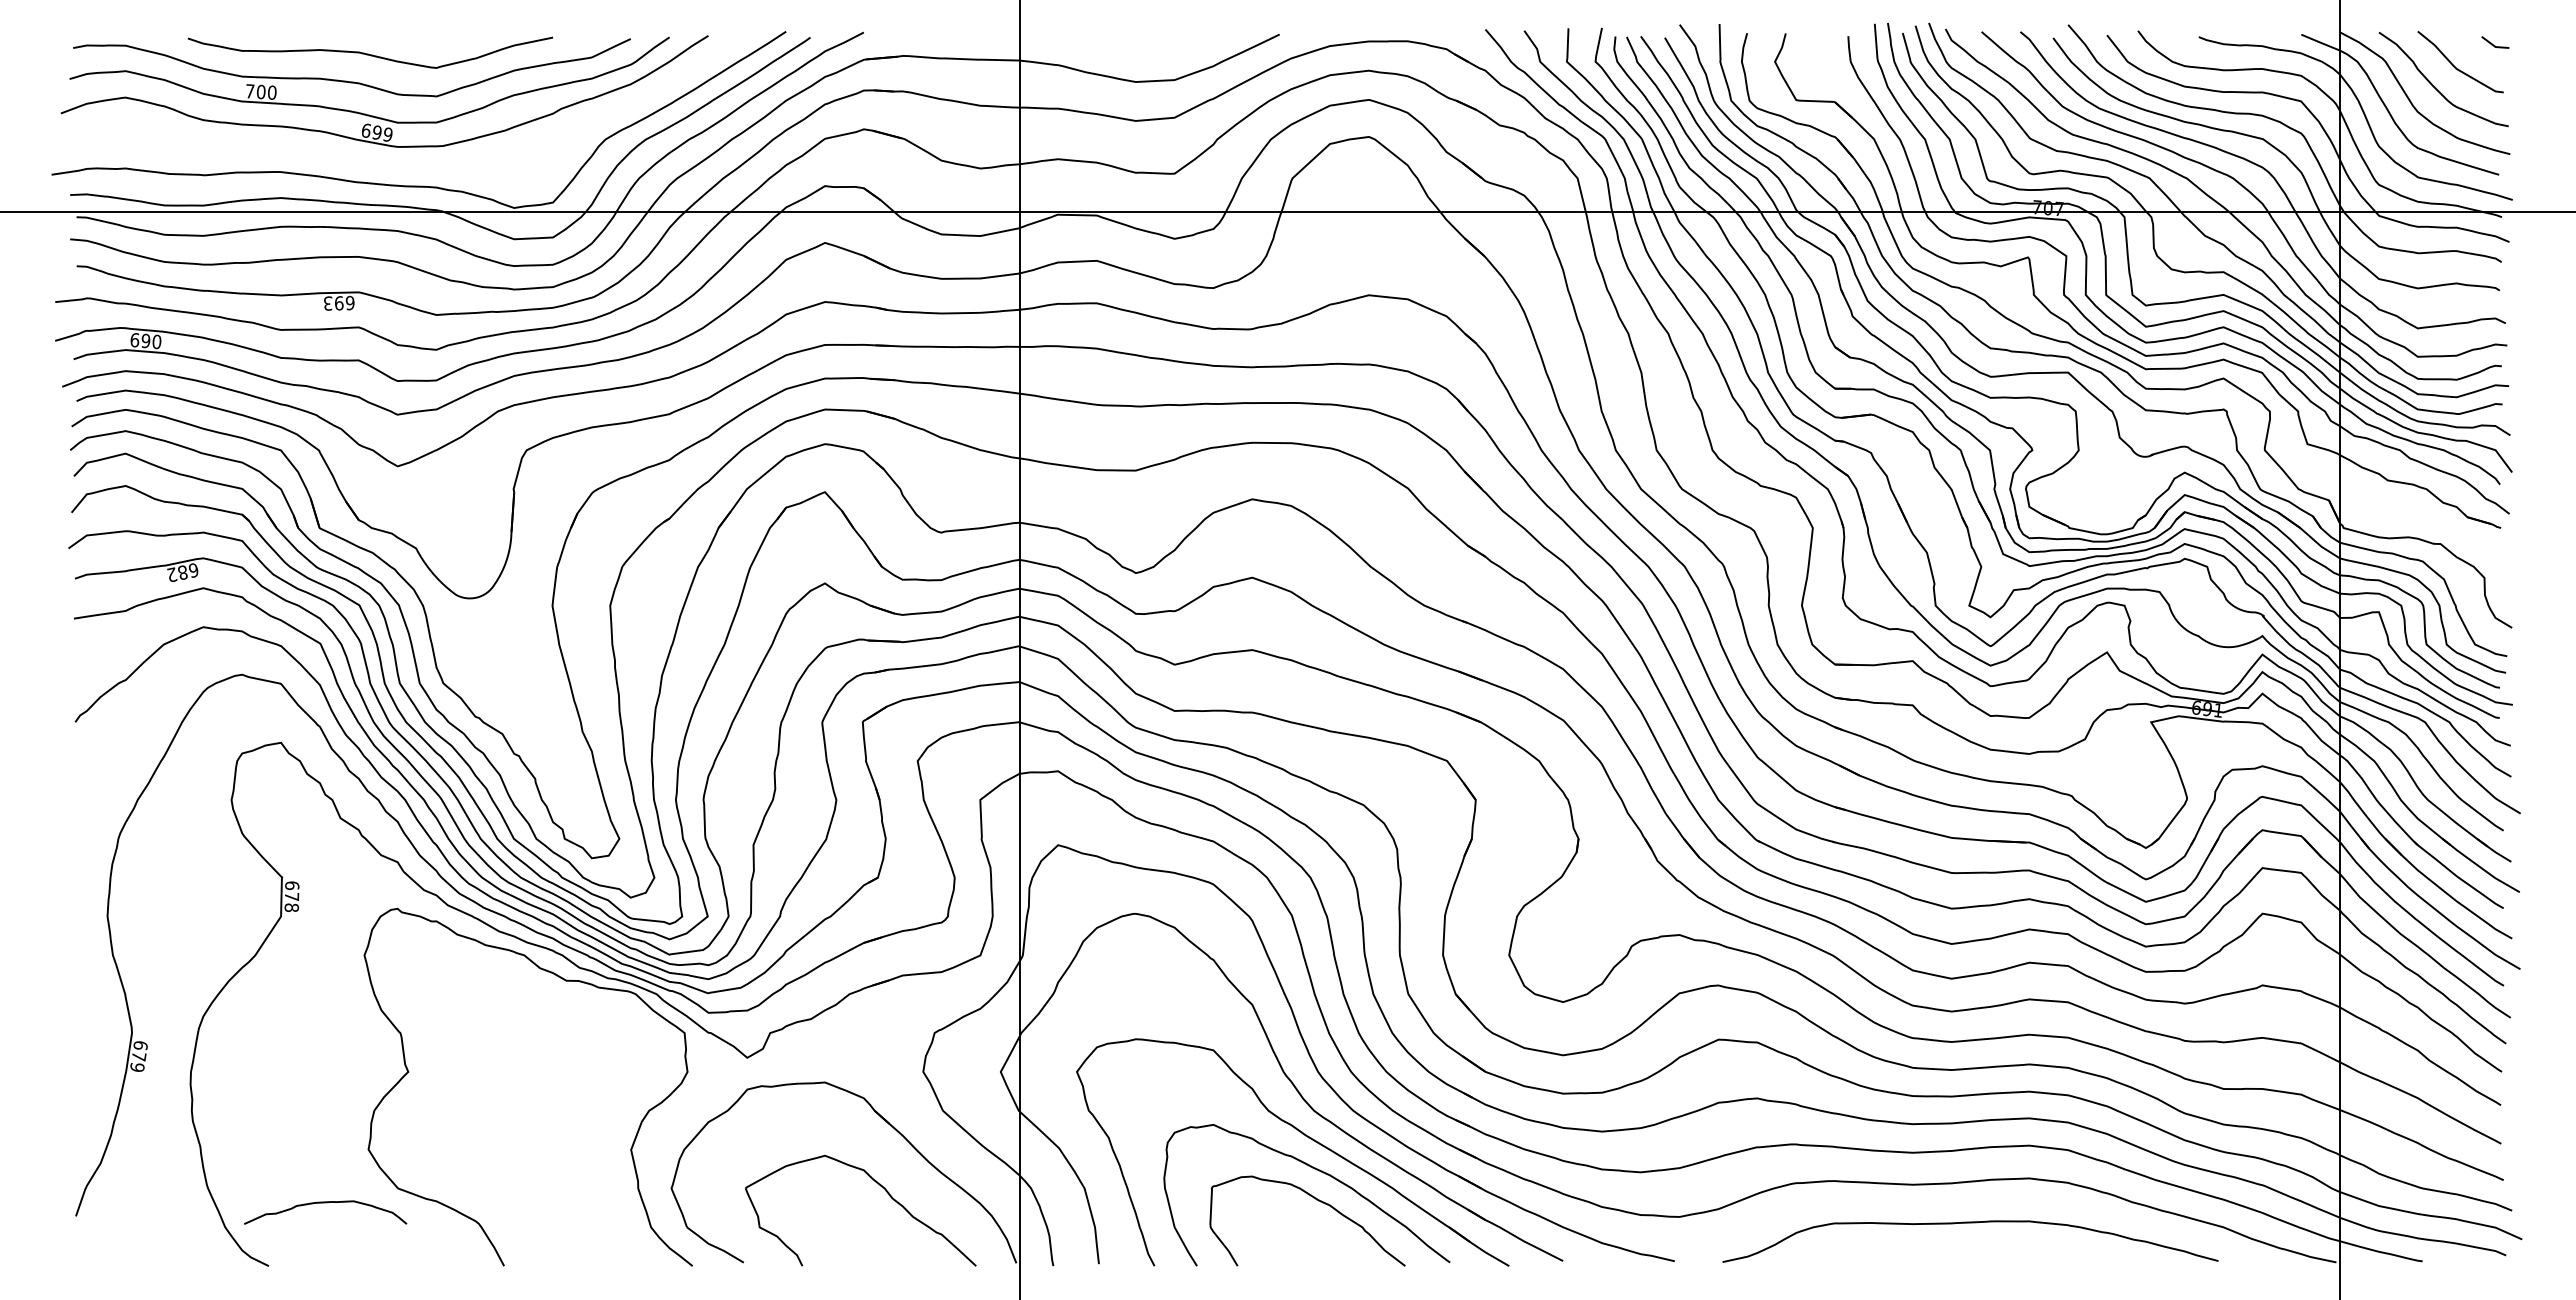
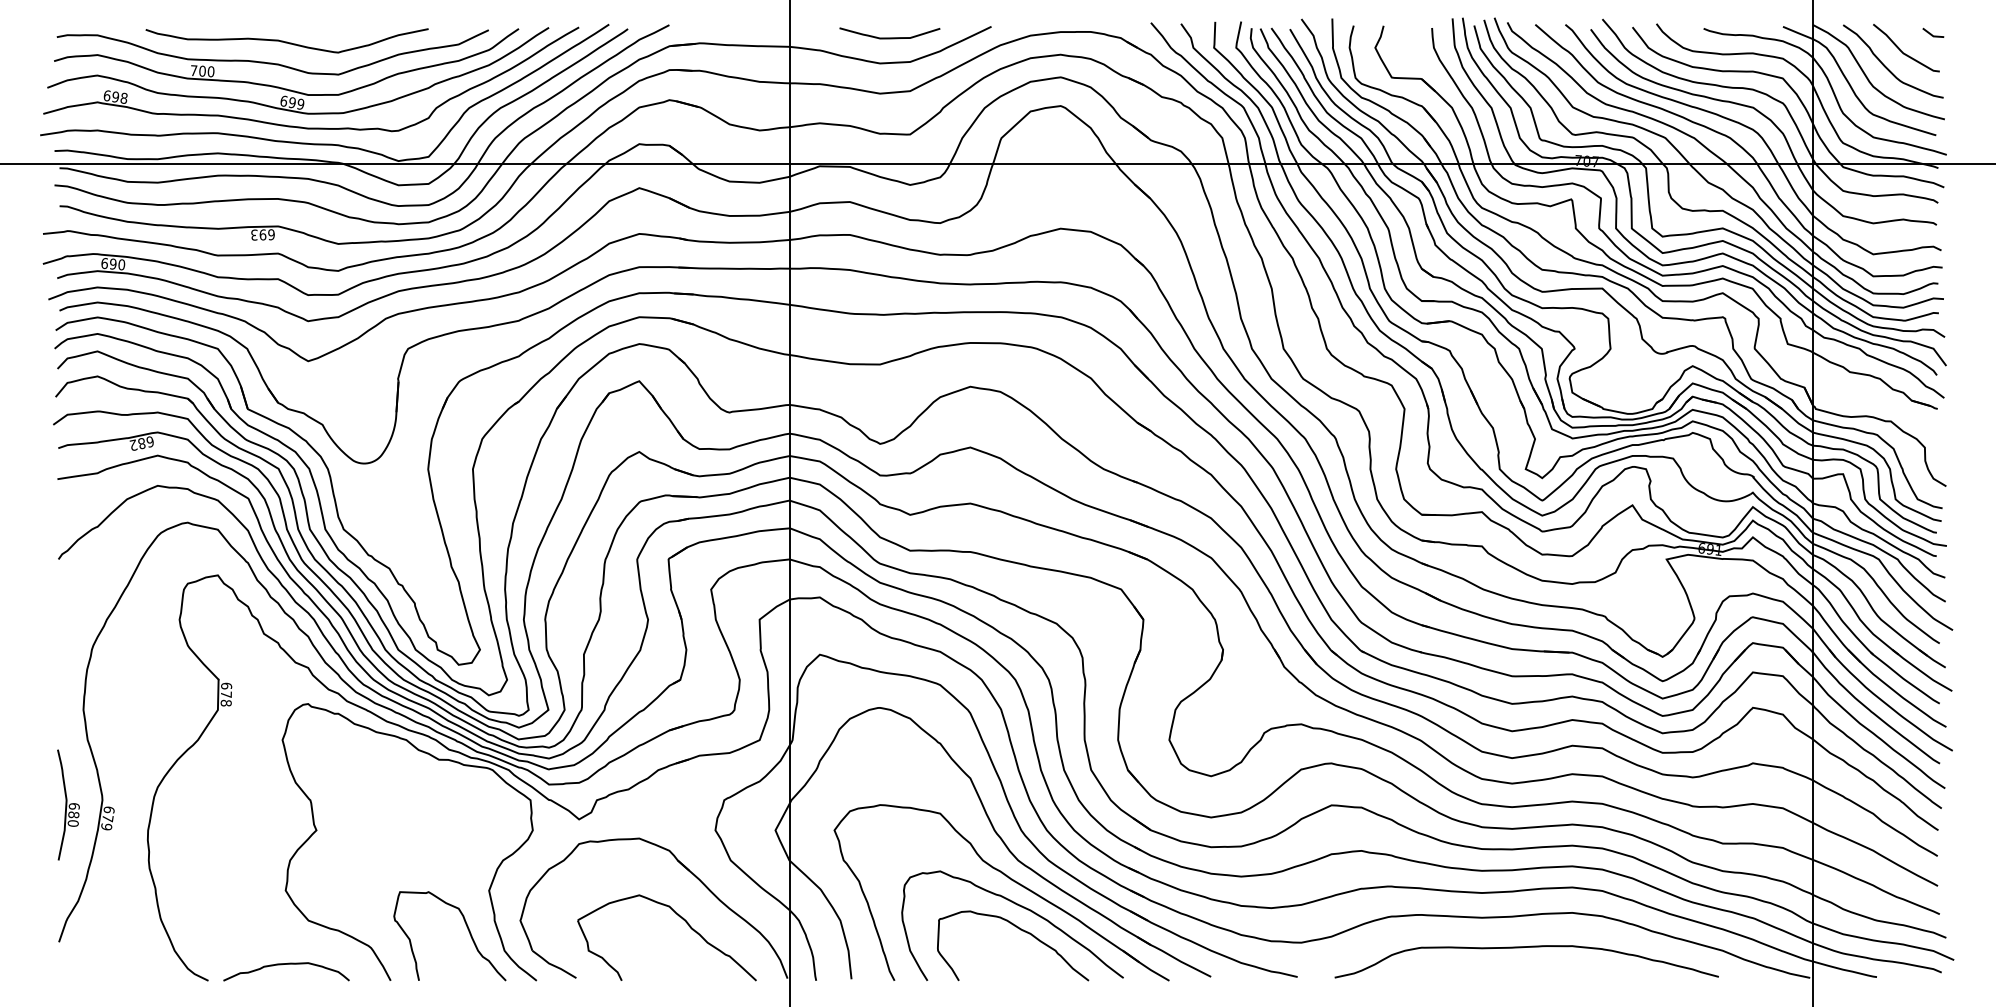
curve: (1148, 48) -> (889, 37), added
part: (395, 164) -> (306, 127), added
part: (87, 1038) -> (67, 804), added
curve: (602, 1197) -> (466, 927), added
curve: (325, 1203) -> (286, 964), moved

